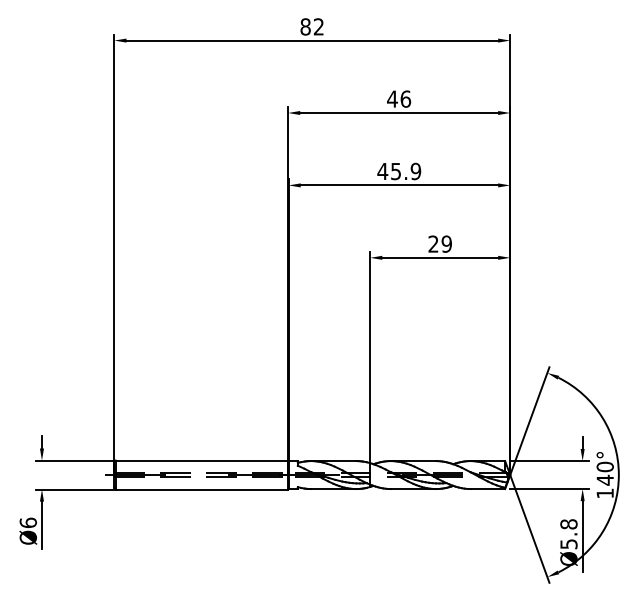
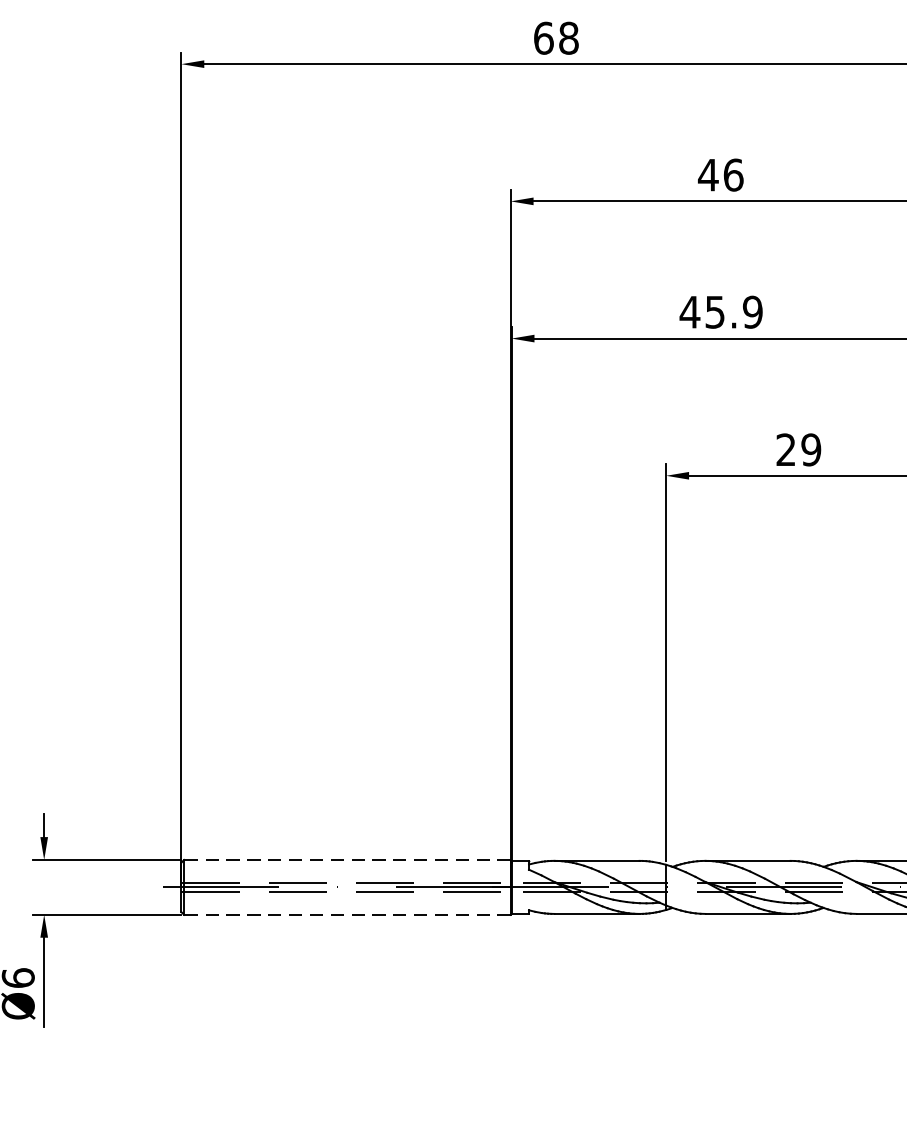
text: (312, 26) -> (556, 37), 82 -> 68
line: (201, 460) -> (346, 859), solid -> dashed
line: (201, 489) -> (346, 914), solid -> dashed

